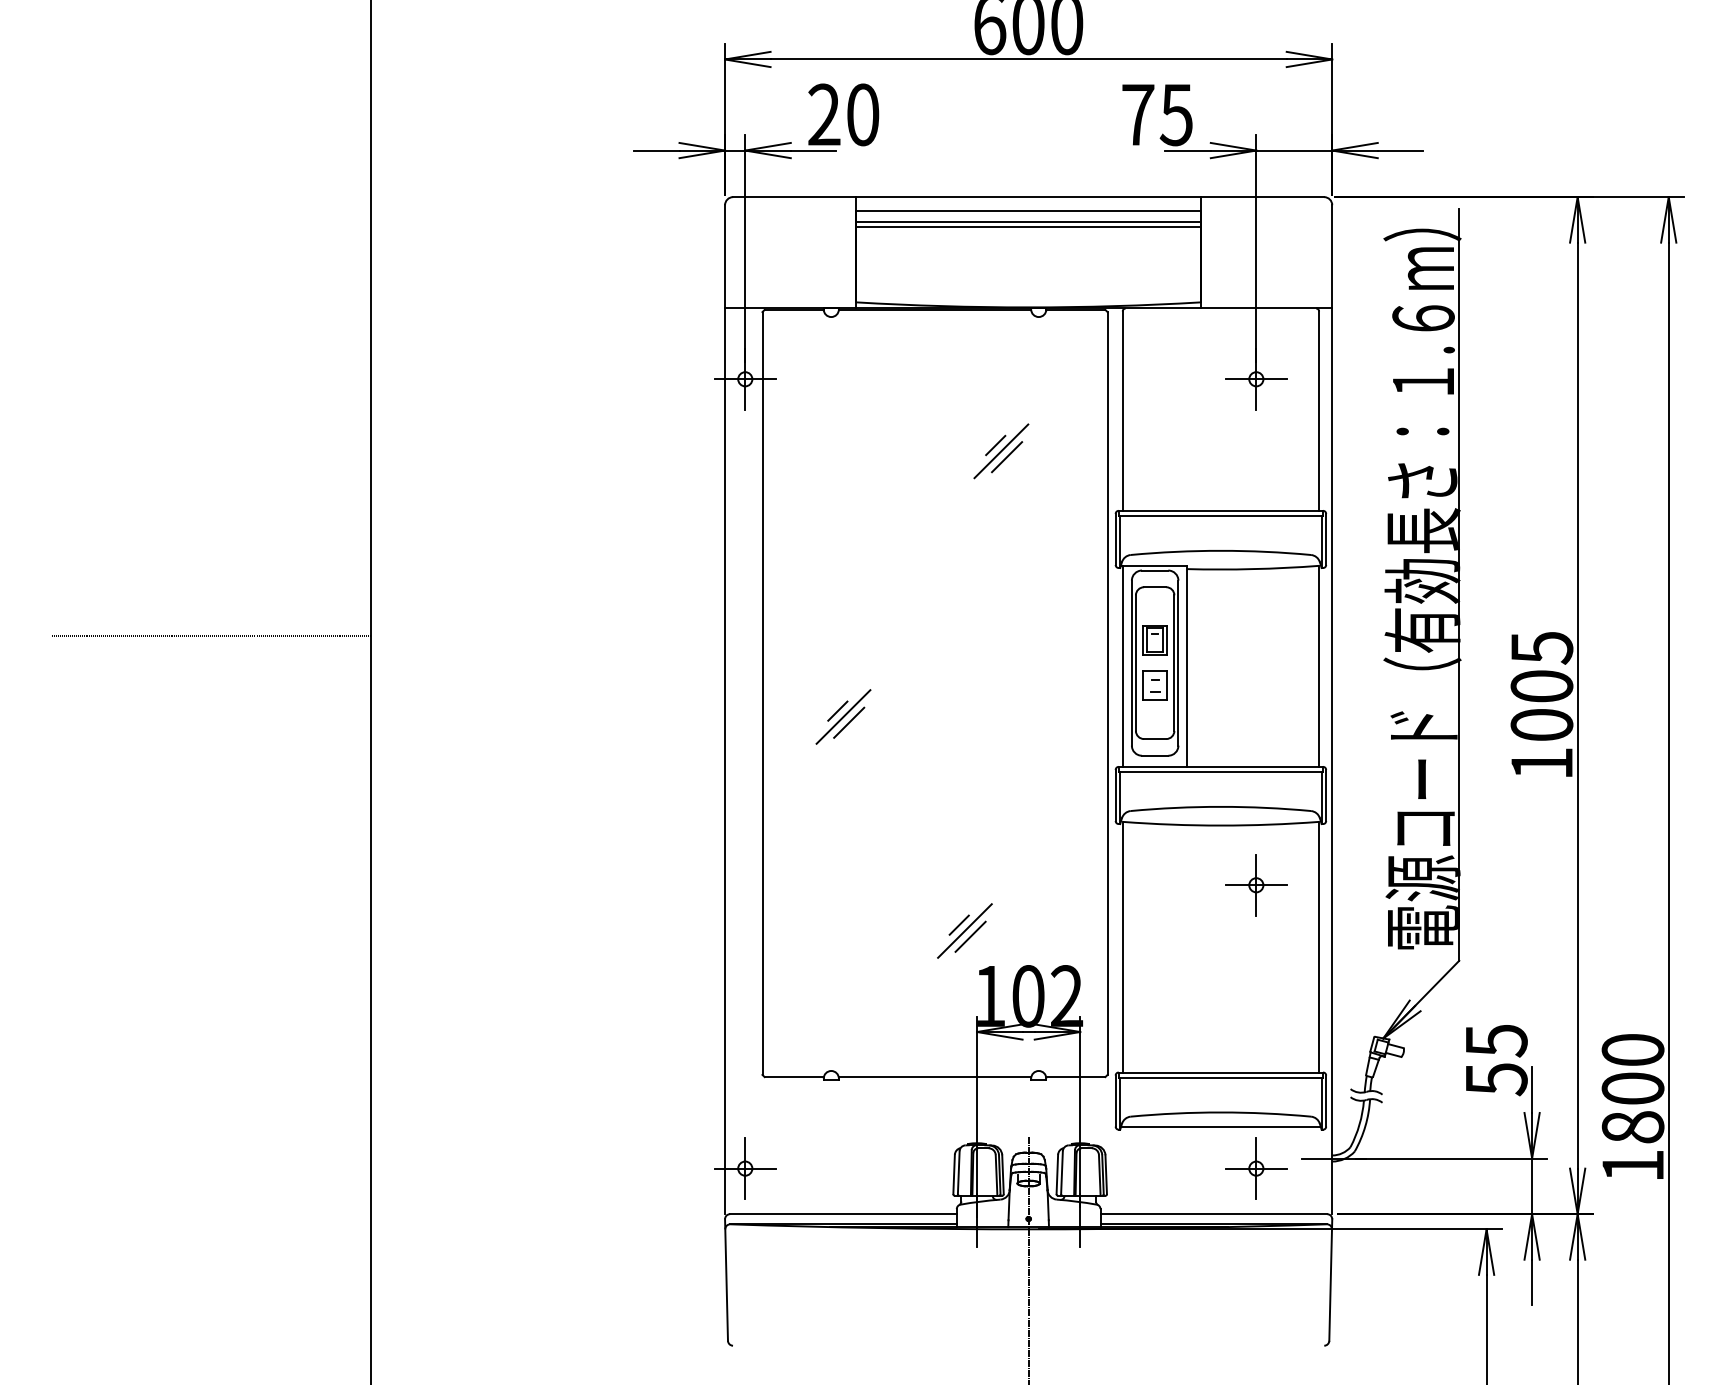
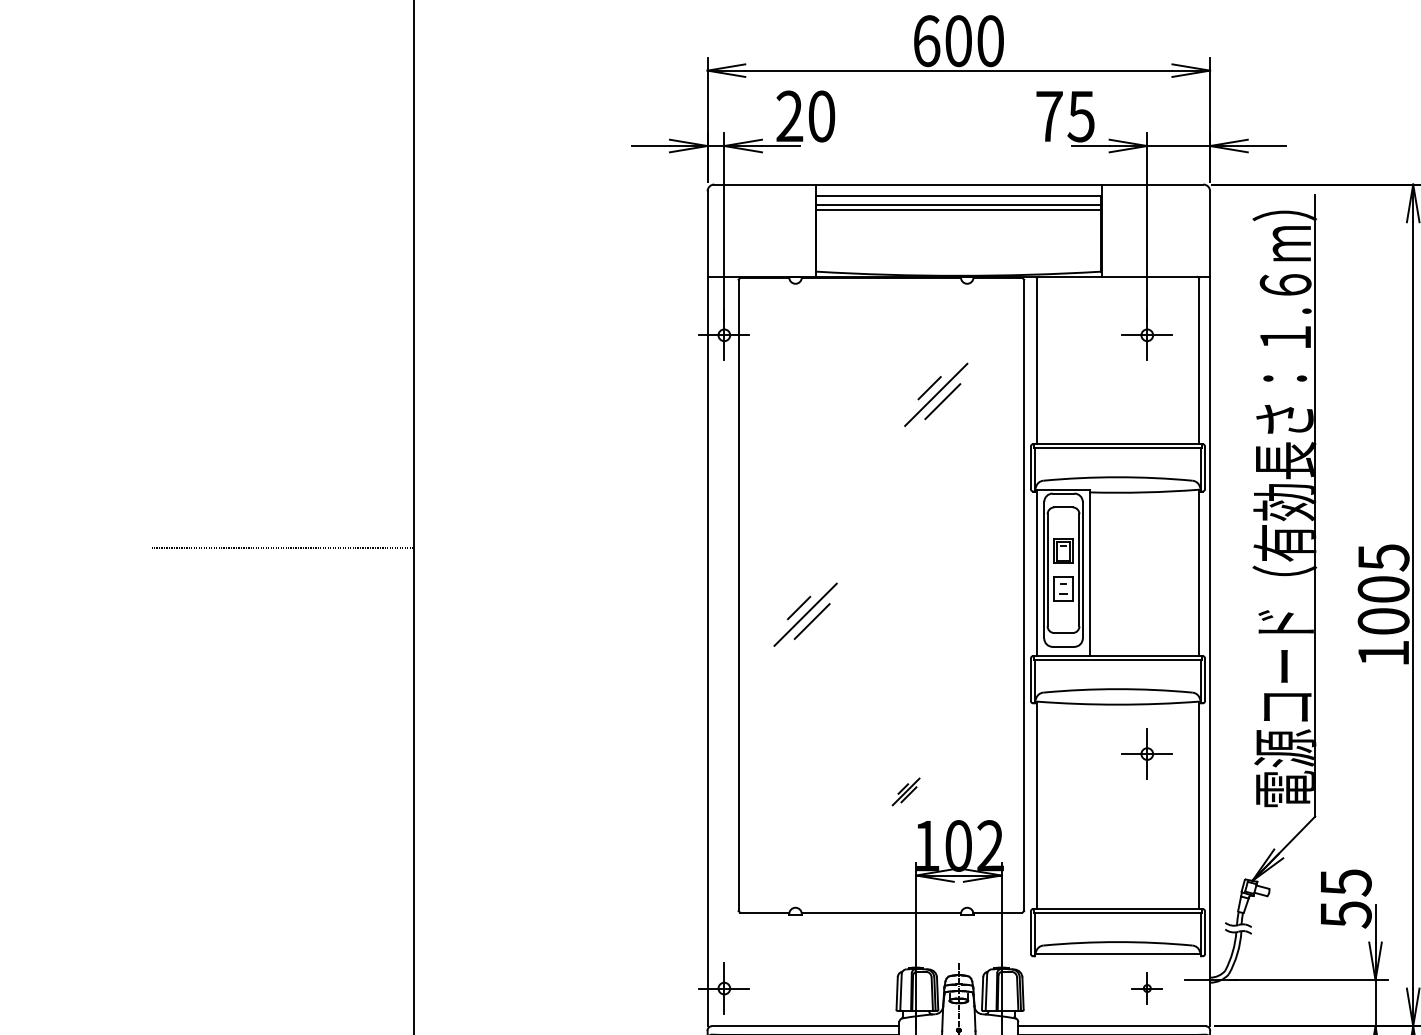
part: (1001, 451) -> (936, 395), size x1.4
part: (843, 716) -> (805, 614), size x1.4
part: (964, 930) -> (905, 791), size x0.6
part: (1256, 1168) -> (1147, 988), size x0.6

